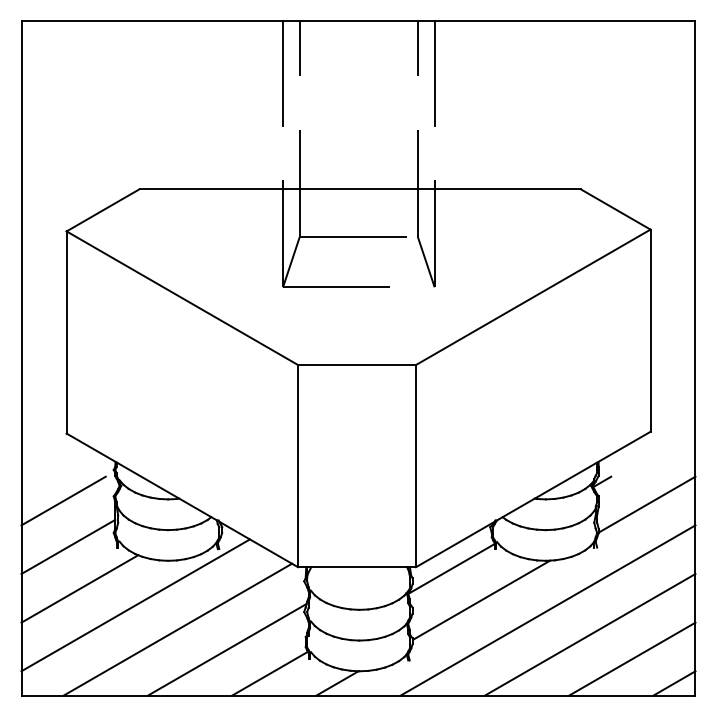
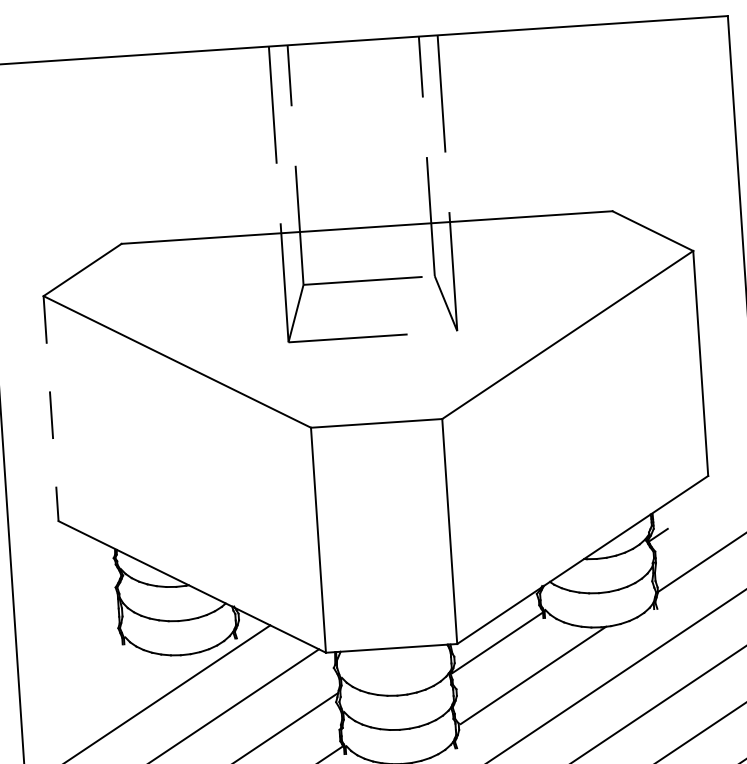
line: (66, 332) -> (50, 408), solid -> dashed
line: (63, 500) -> (59, 595), removed
line: (68, 546) -> (68, 646), removed
line: (79, 588) -> (84, 692), removed

